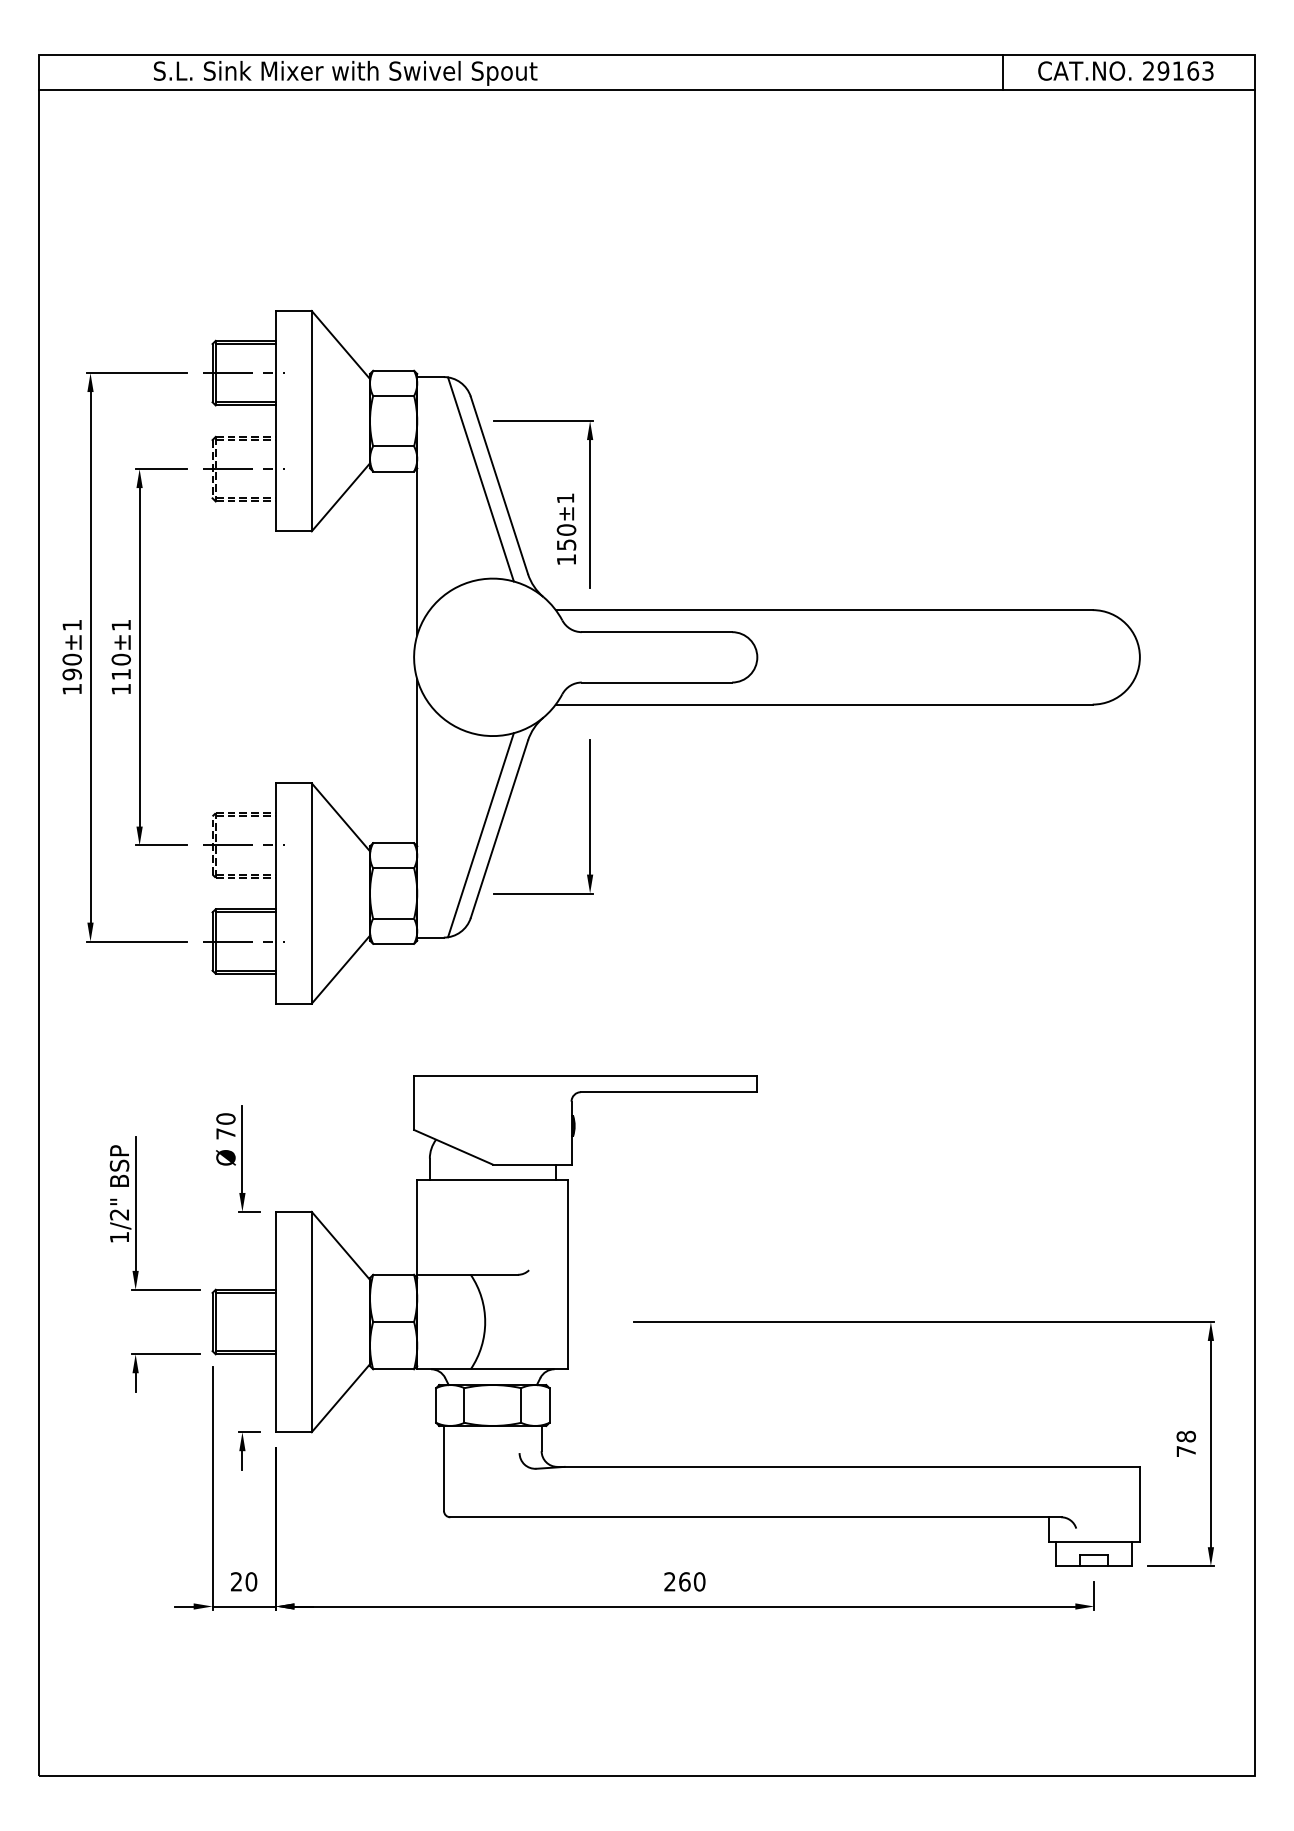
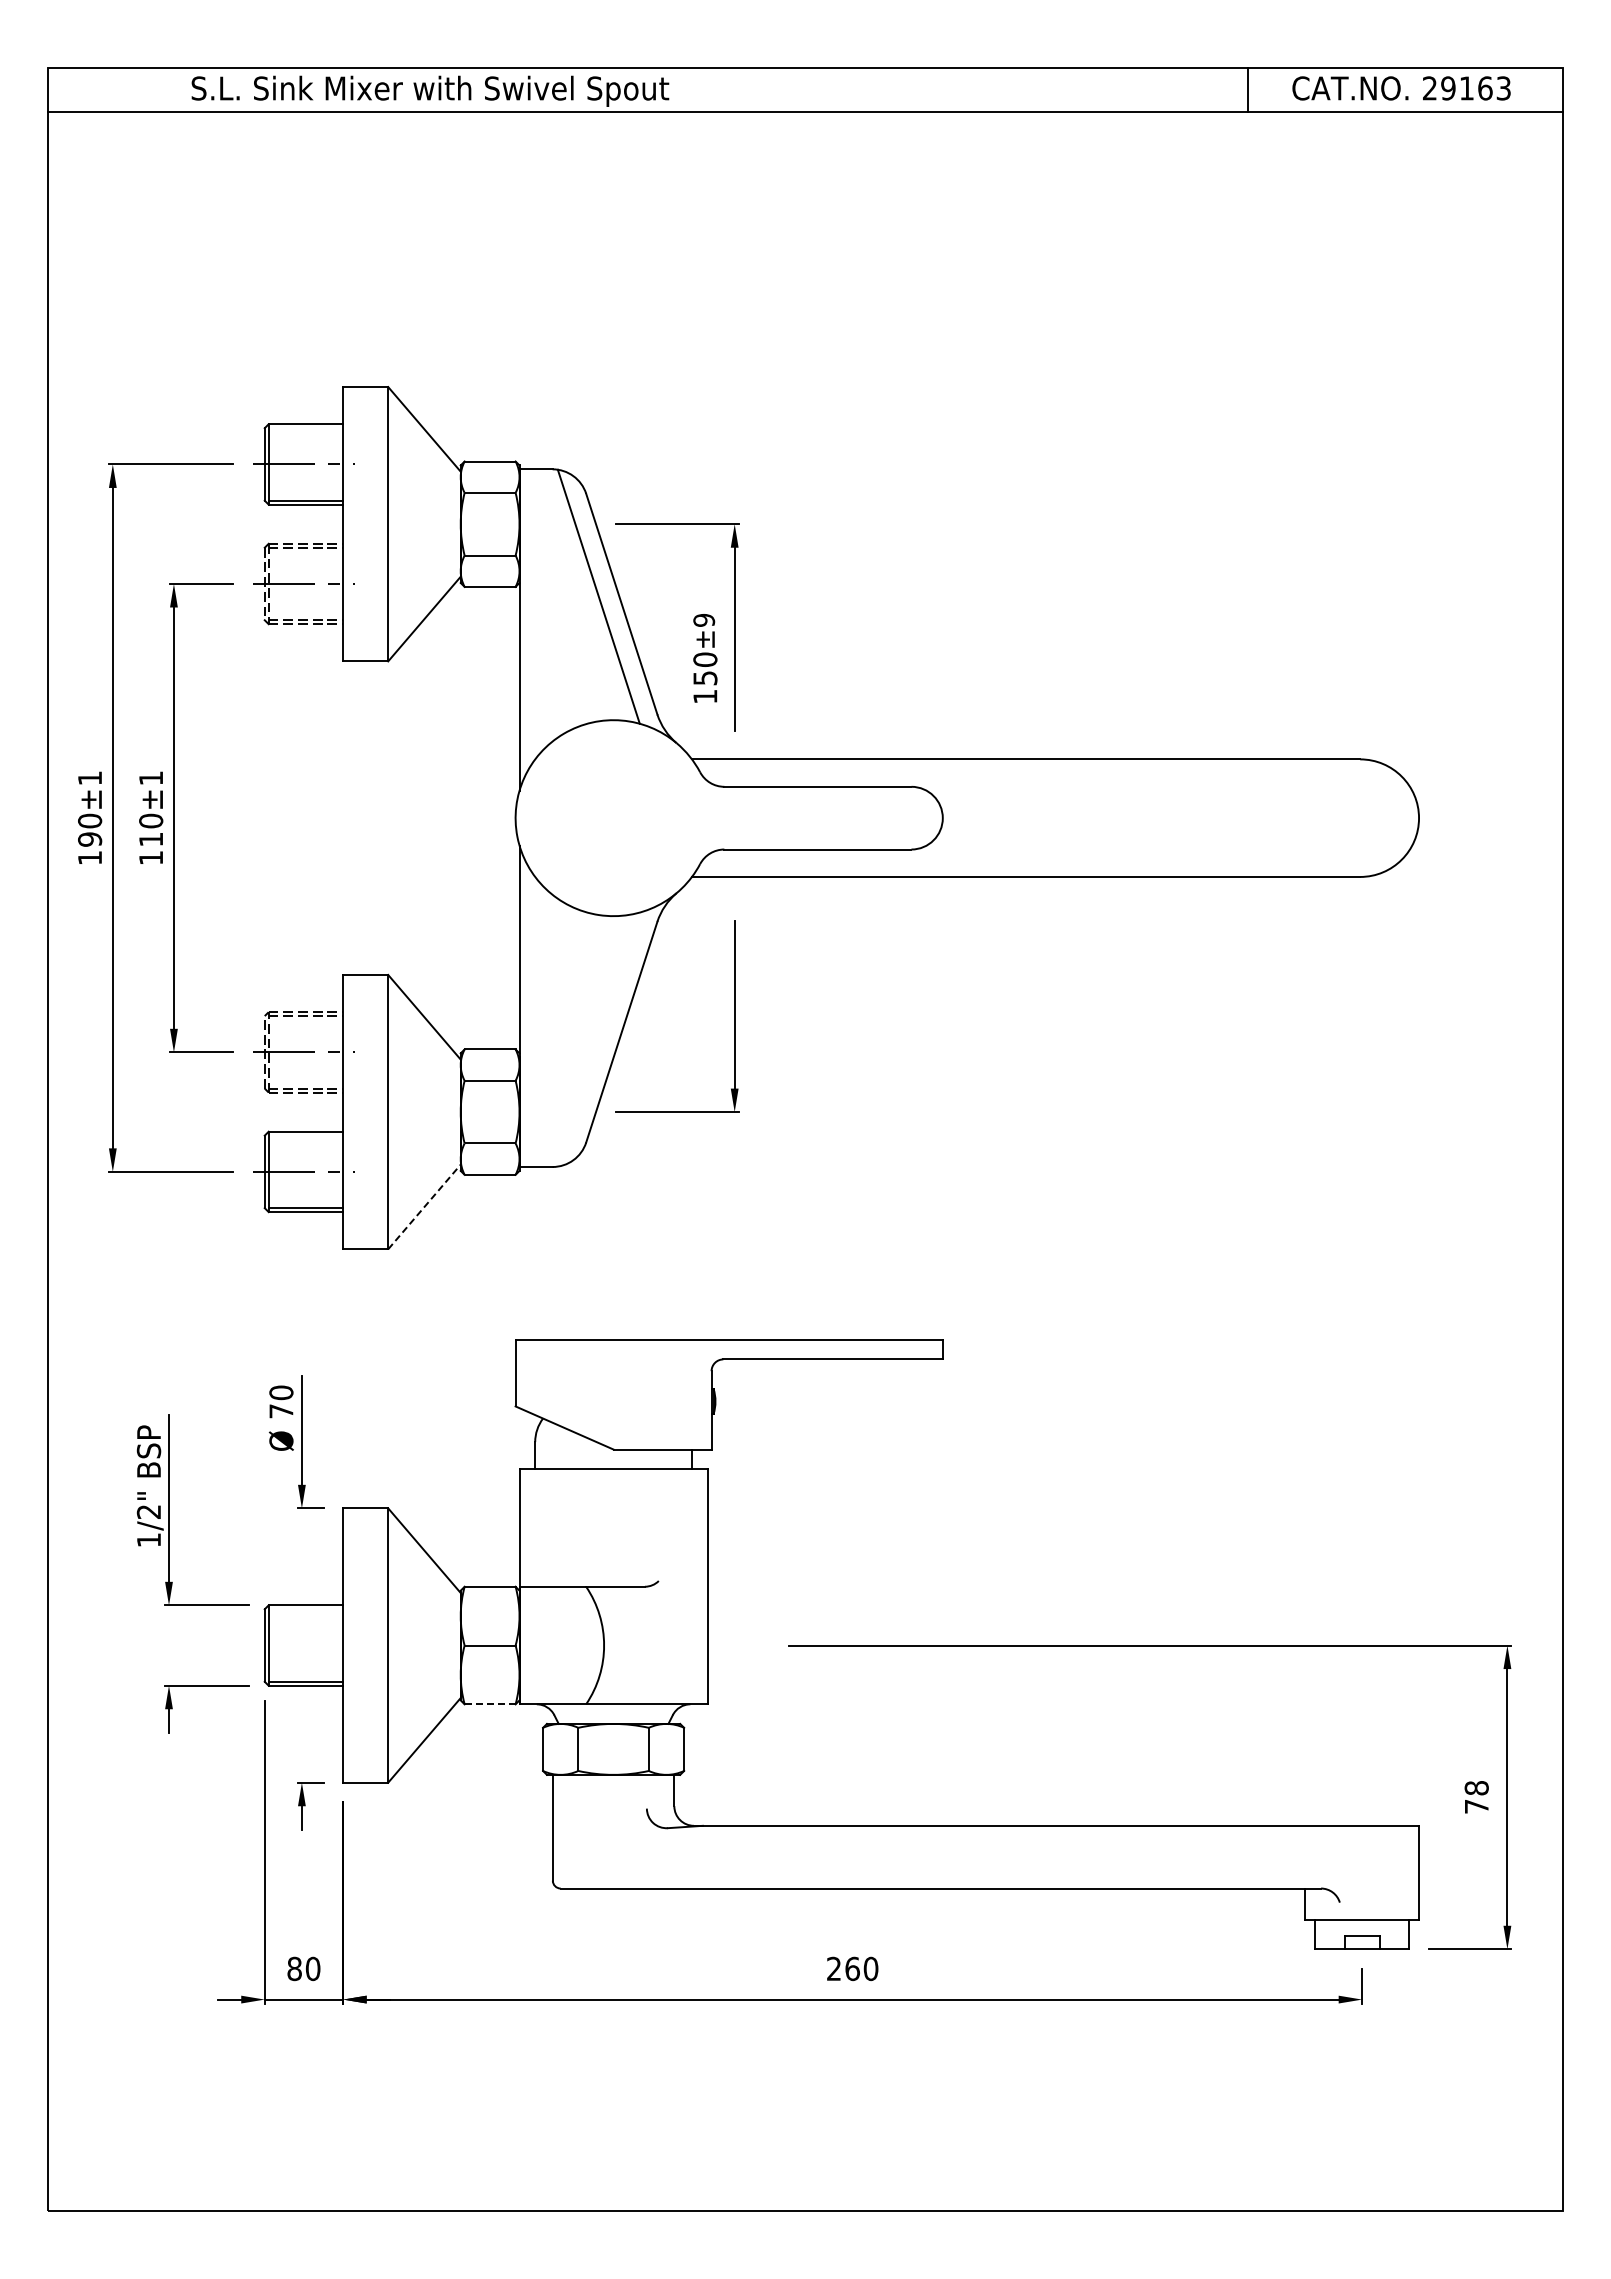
line: (245, 344) -> (305, 428), removed
text: (565, 498) -> (704, 620), ±1 -> ±9
line: (480, 835) -> (598, 1039), removed
line: (245, 912) -> (305, 1135), removed
line: (340, 969) -> (424, 1206), solid -> dashed
line: (245, 1293) -> (305, 1609), removed
line: (393, 1369) -> (489, 1704), solid -> dashed
text: (236, 1581) -> (294, 1968), 20 -> 80

